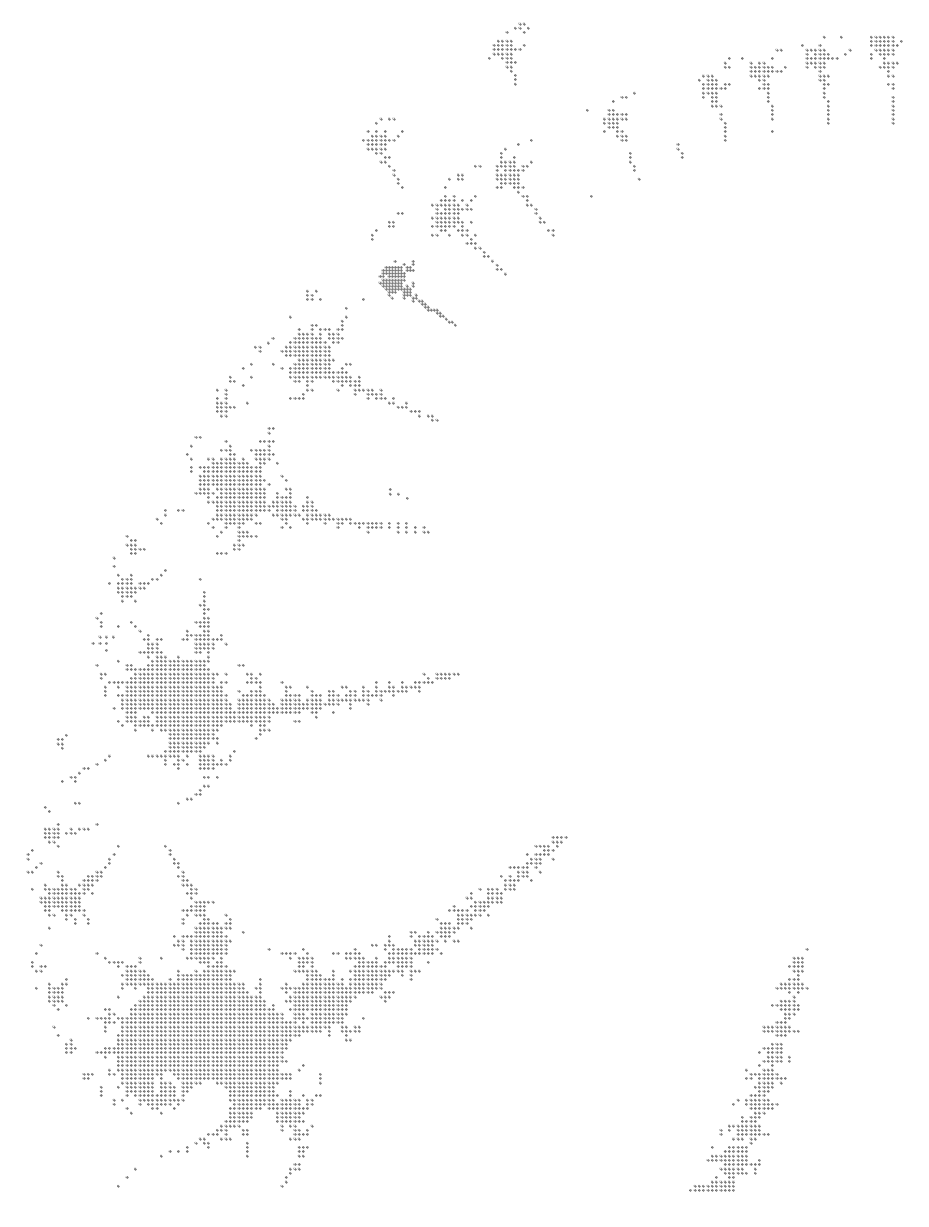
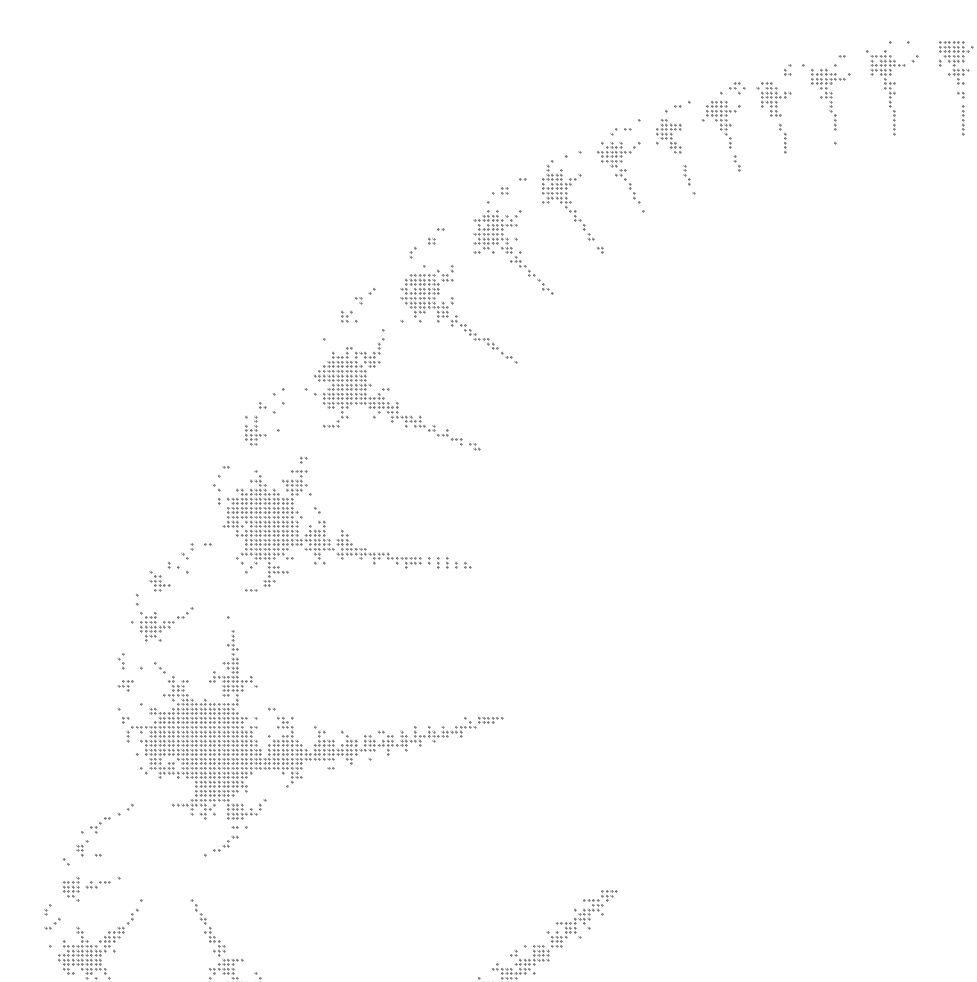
part: (508, 53) -> (723, 115), moved
part: (382, 152) -> (618, 165), moved
part: (417, 293) -> (458, 314), size x1.43
part: (264, 344) -> (365, 295), moved
part: (398, 493) -> (177, 566), moved
part: (102, 643) -> (124, 685), size x0.62
part: (62, 741) -> (82, 848), moved

